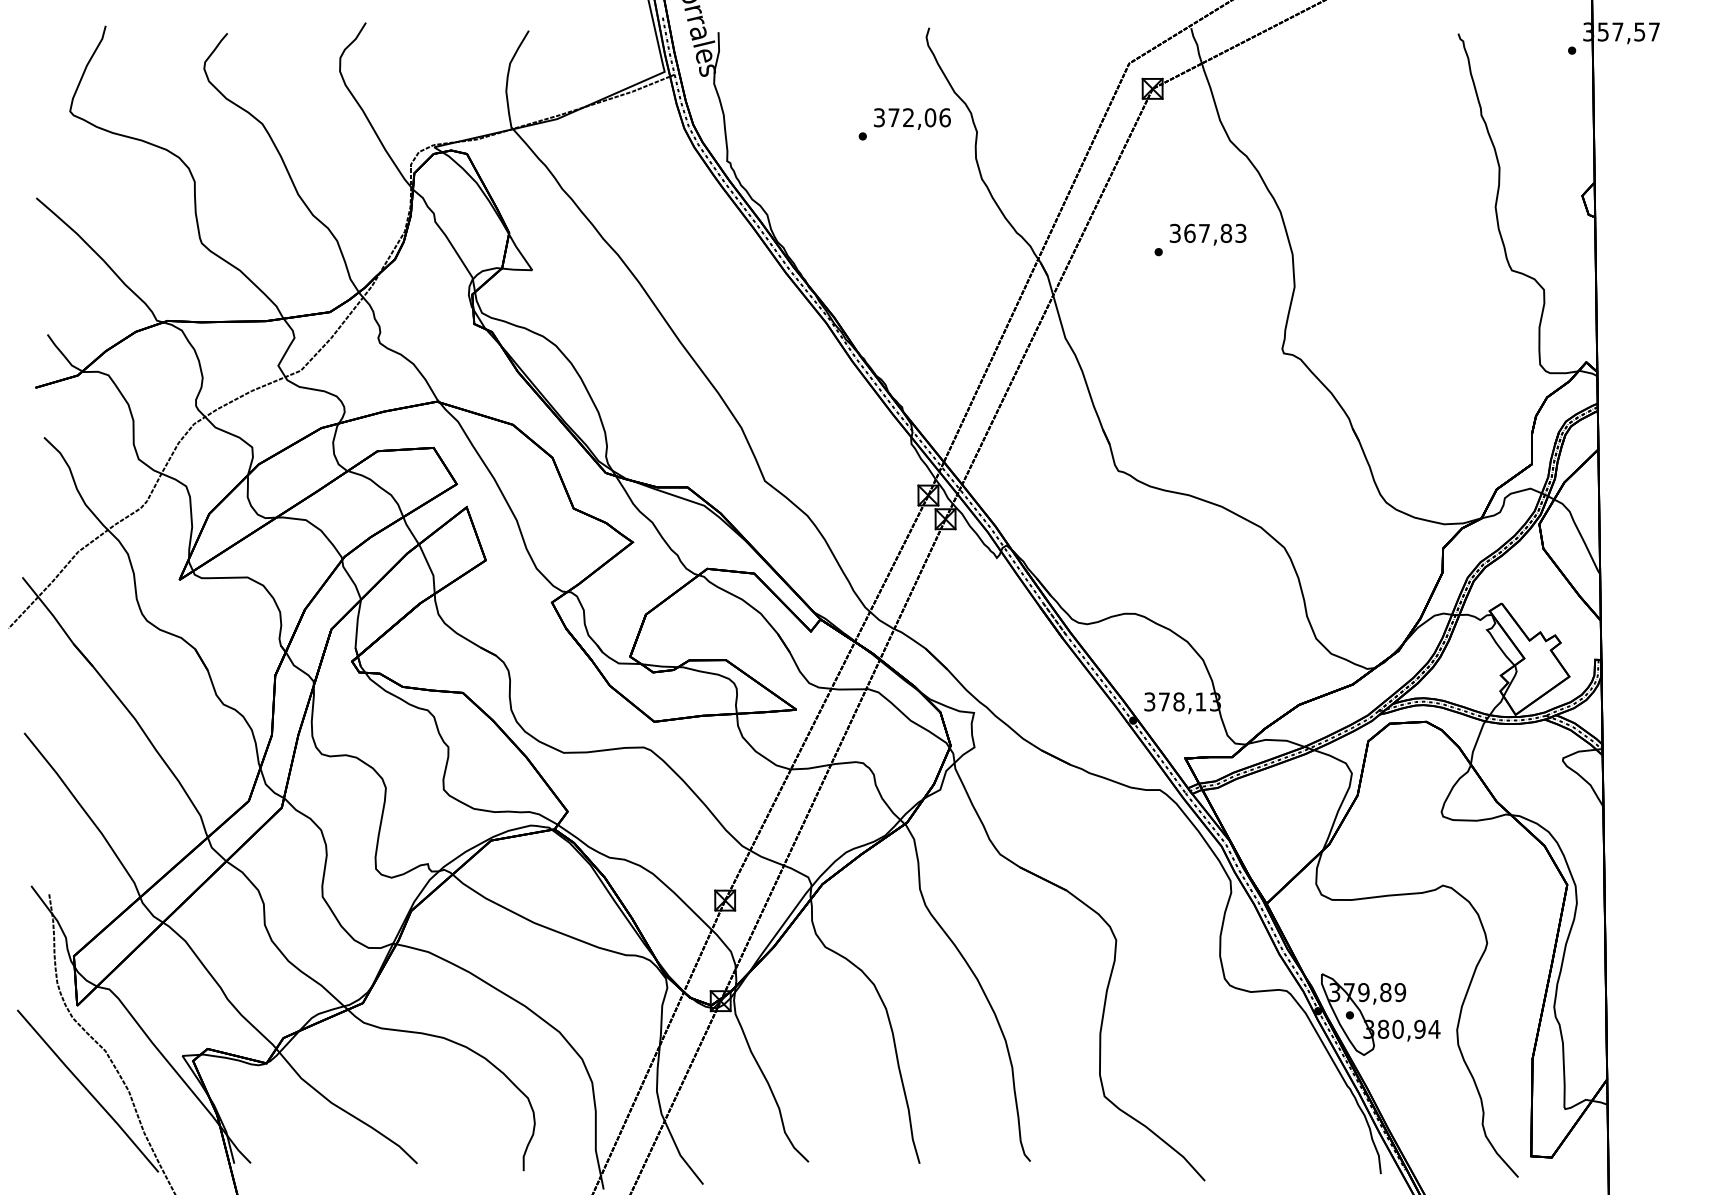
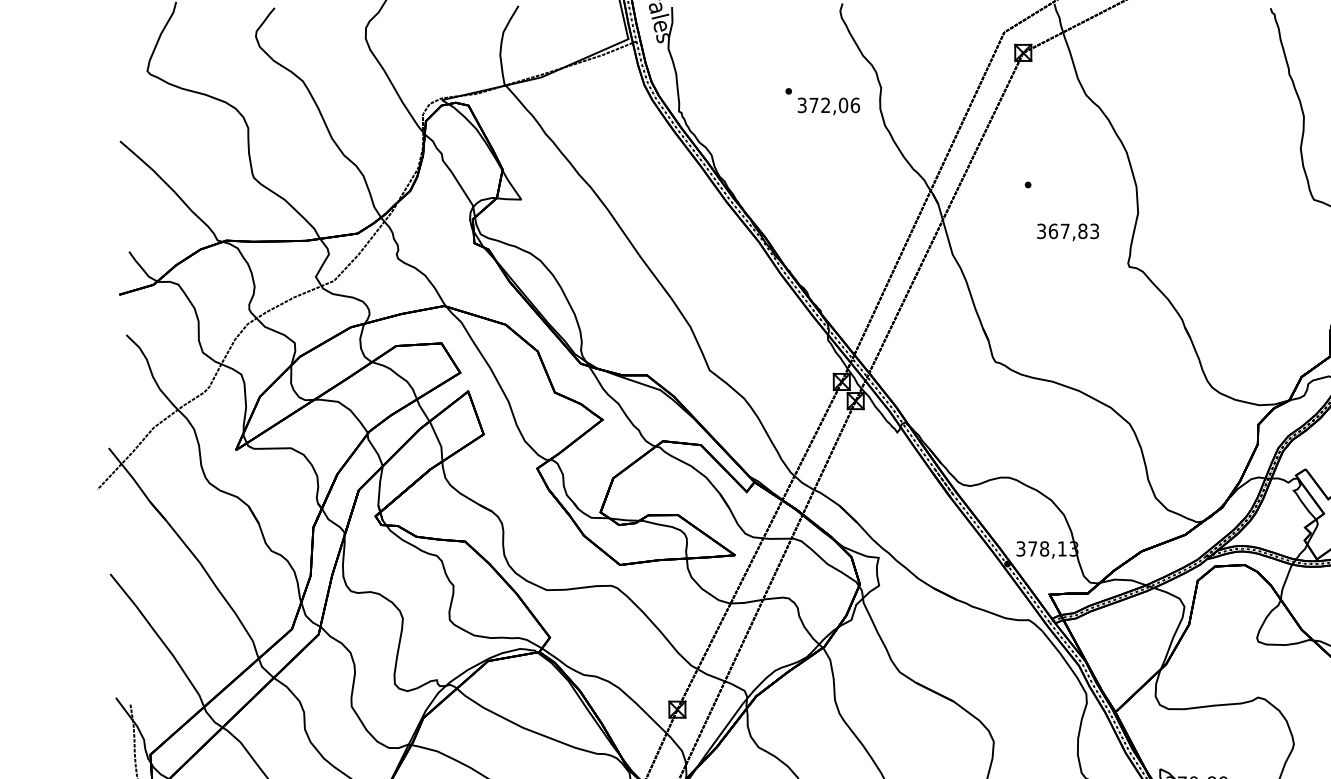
text: (912, 118) -> (828, 106), moved
text: (1207, 234) -> (1067, 232), moved

